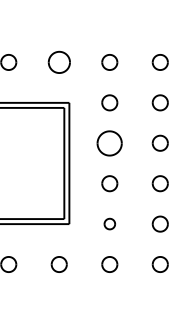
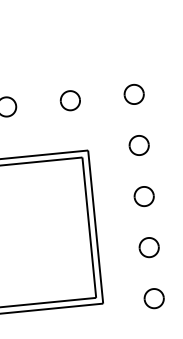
part: (58, 62) -> (69, 100), size x0.71
part: (109, 142) -> (143, 195), size x0.62
part: (109, 223) -> (153, 297), size x1.43

